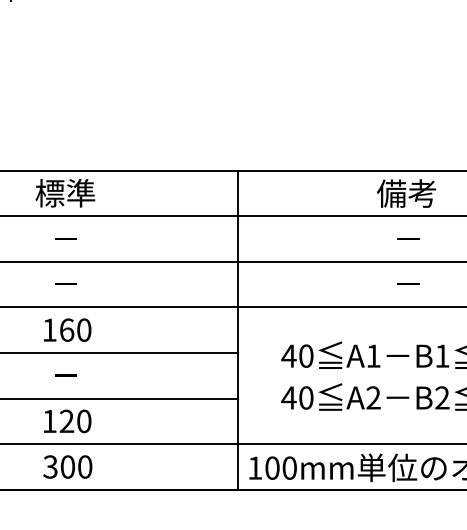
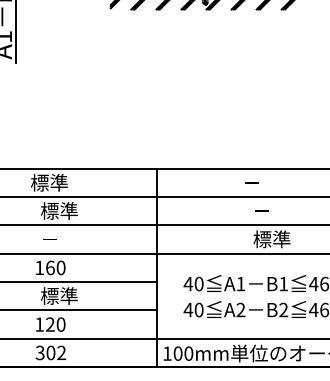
text: (406, 192) -> (261, 182), 備考 -> －
text: (81, 237) -> (59, 210), － -> 標準
text: (422, 284) -> (271, 239), － -> 標準
text: (81, 374) -> (59, 295), － -> 標準
text: (84, 466) -> (61, 352), 300 -> 302

